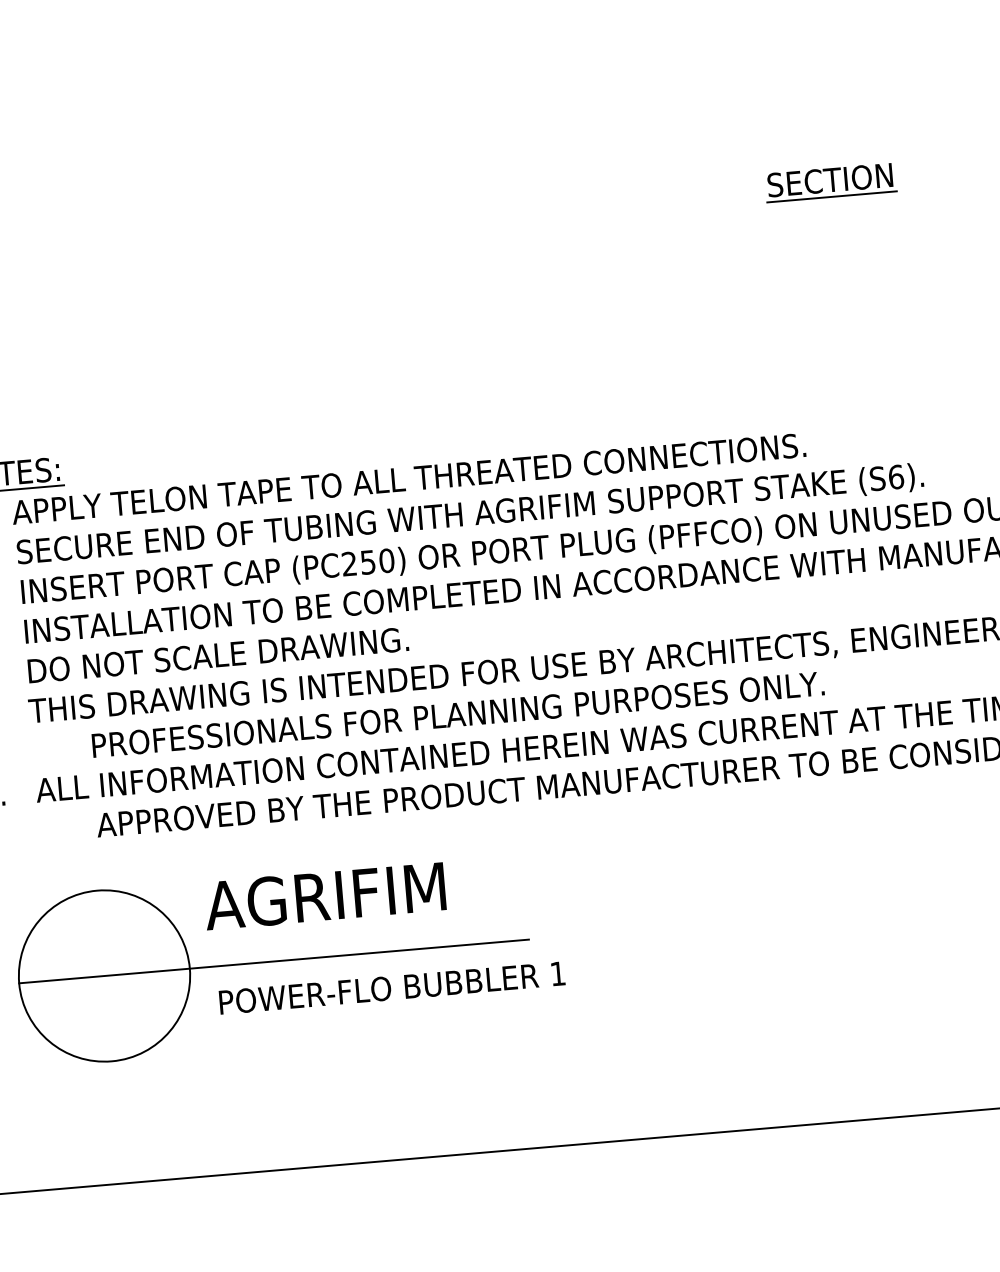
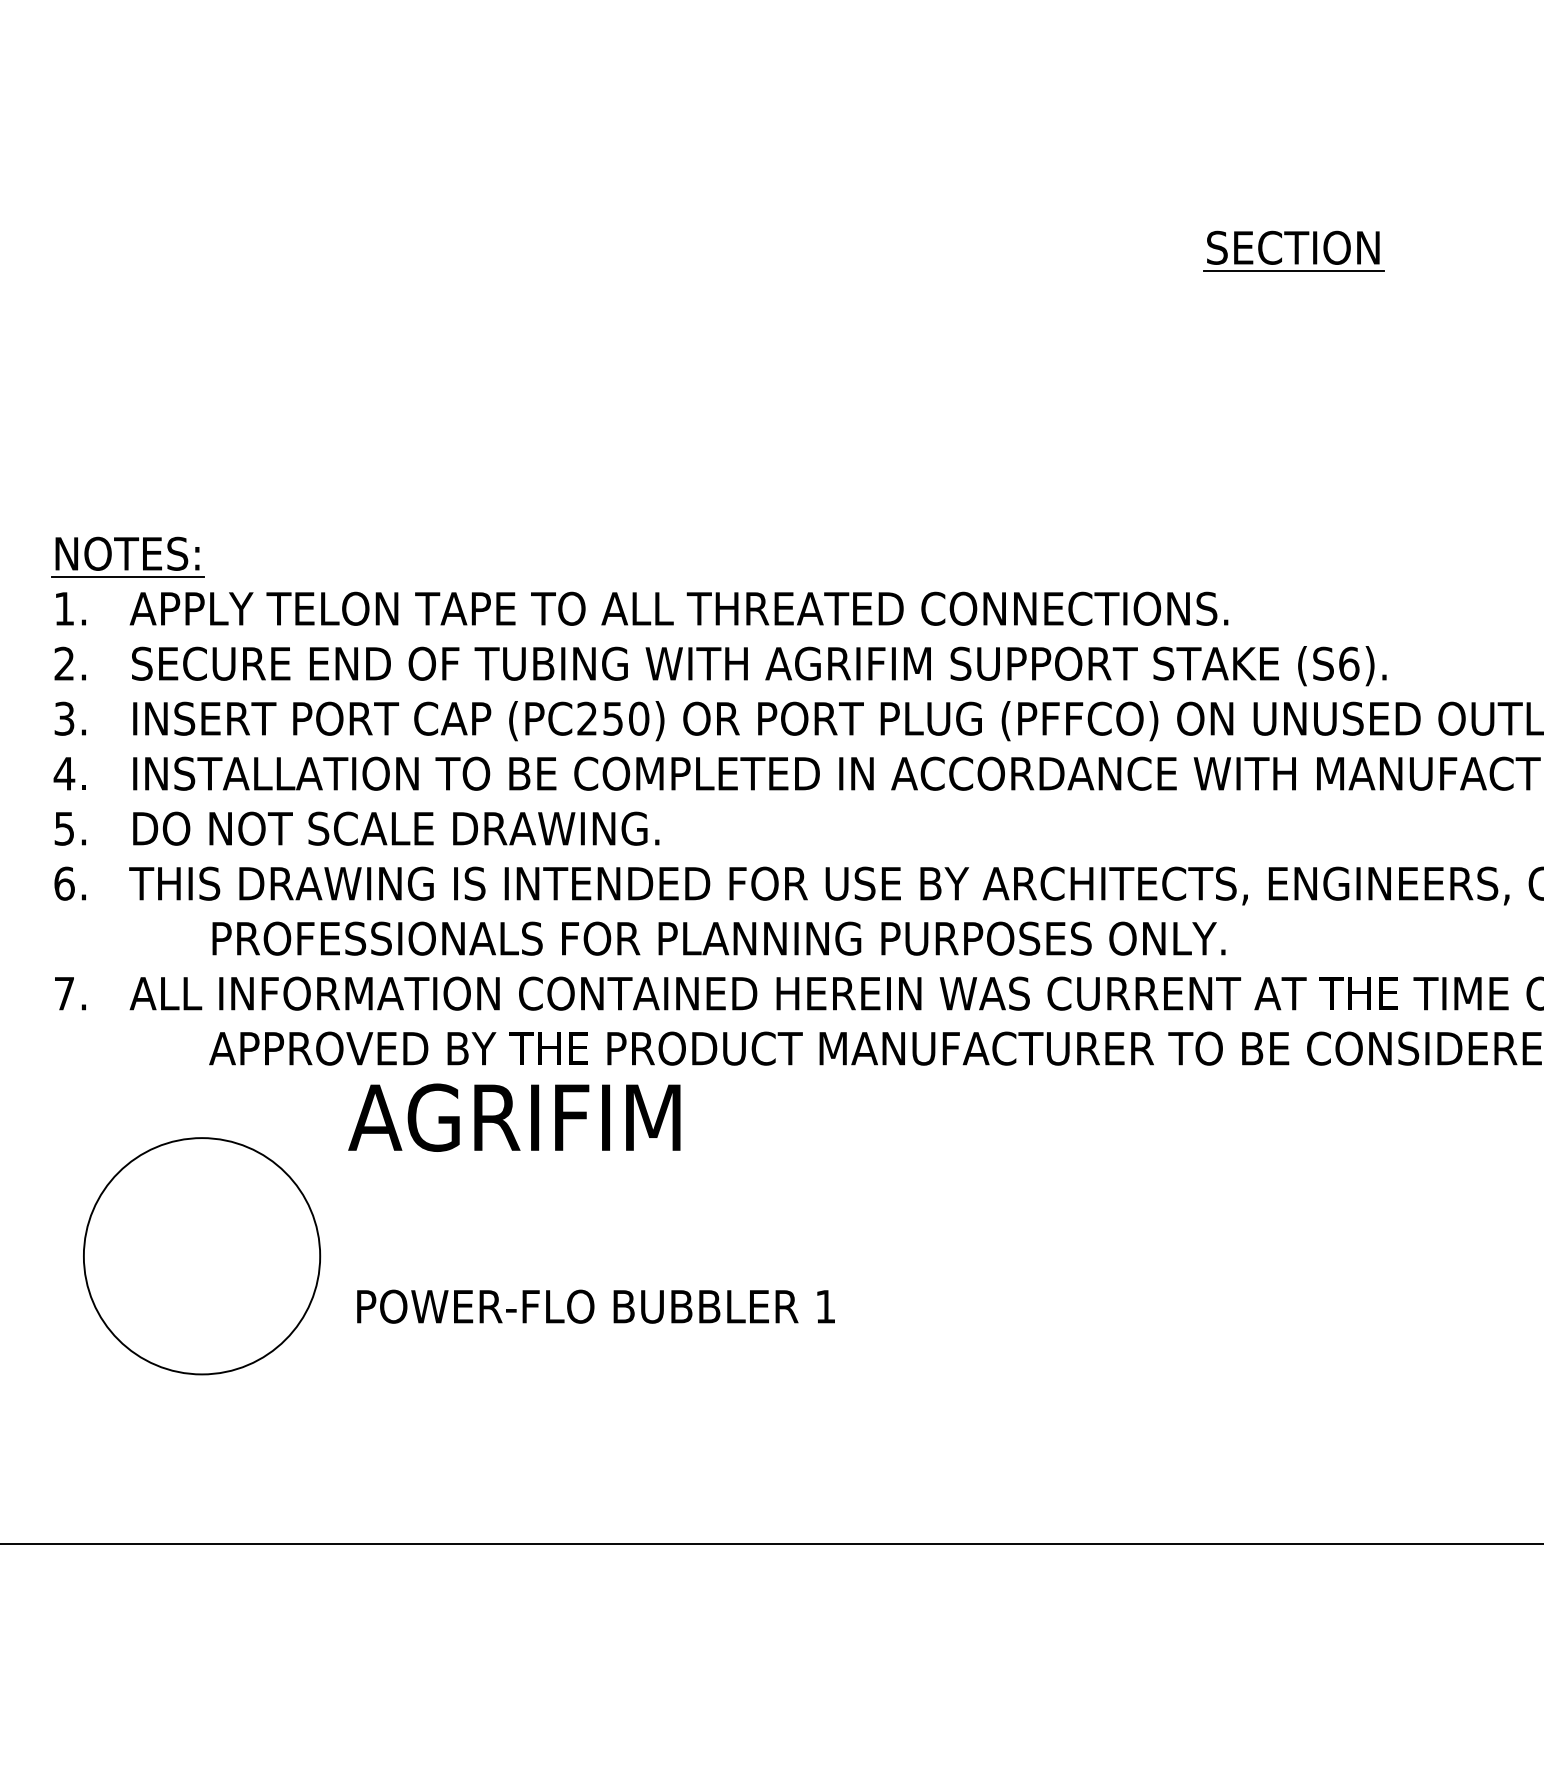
text: (325, 896) -> (514, 1117), moved
line: (273, 961) -> (436, 1256), removed

